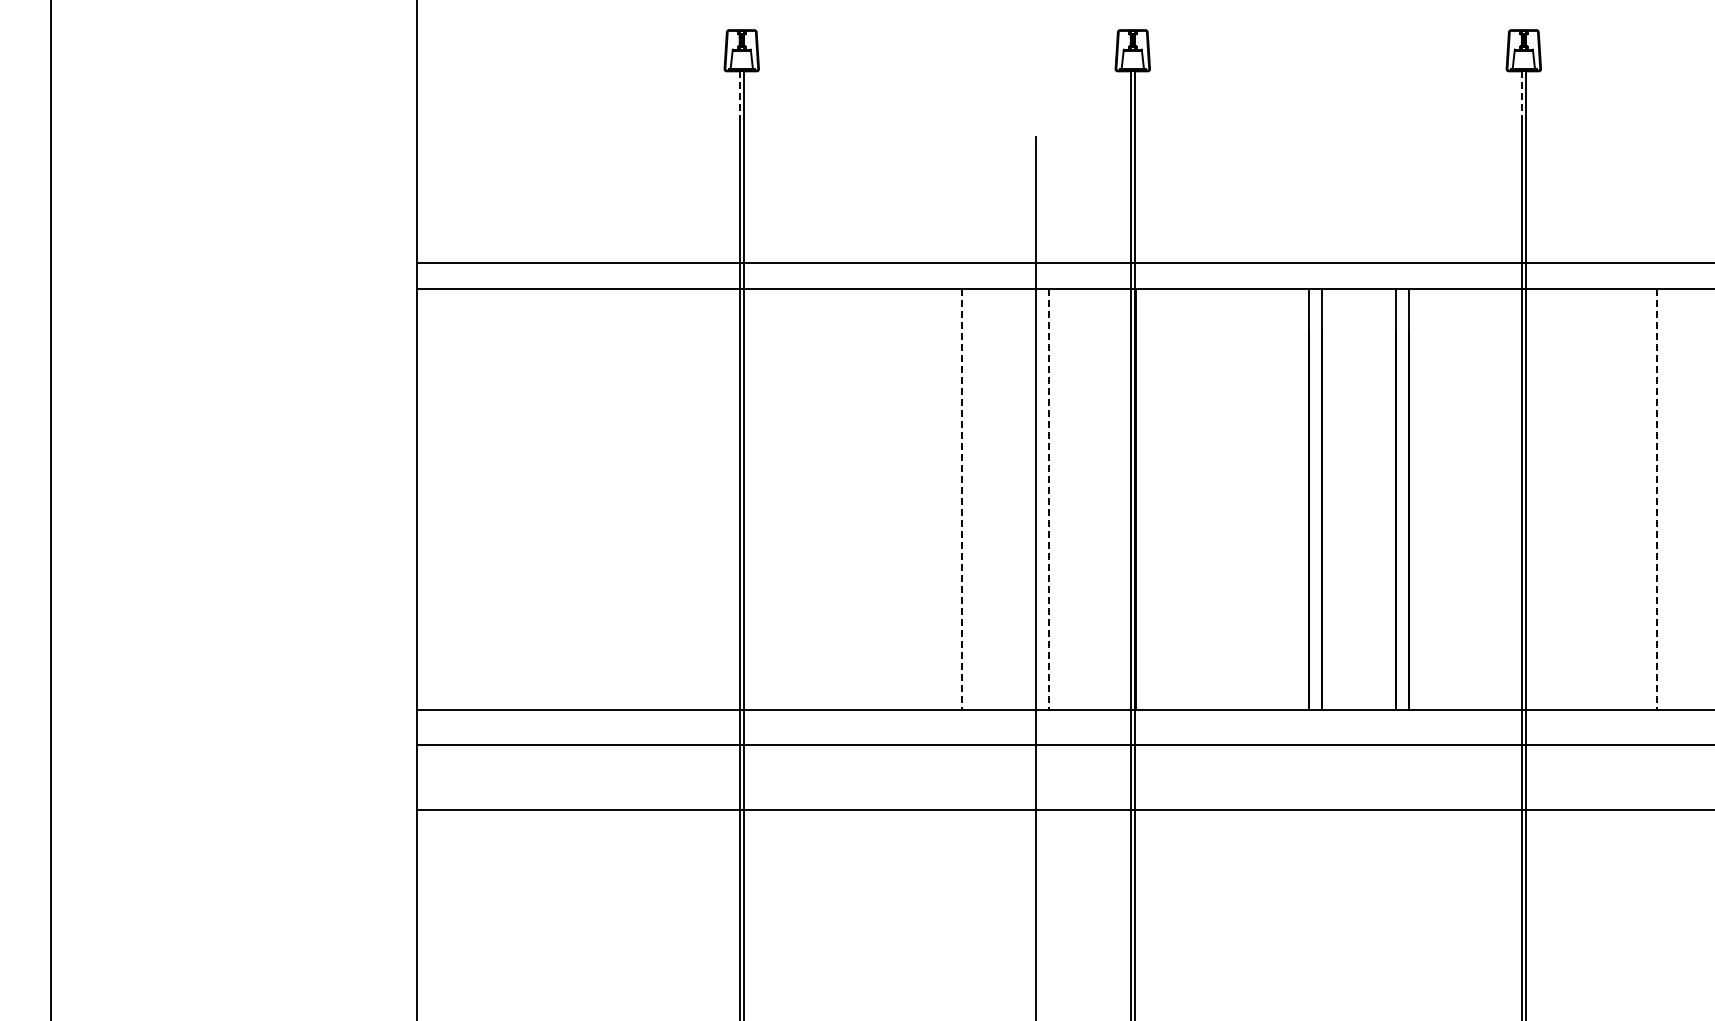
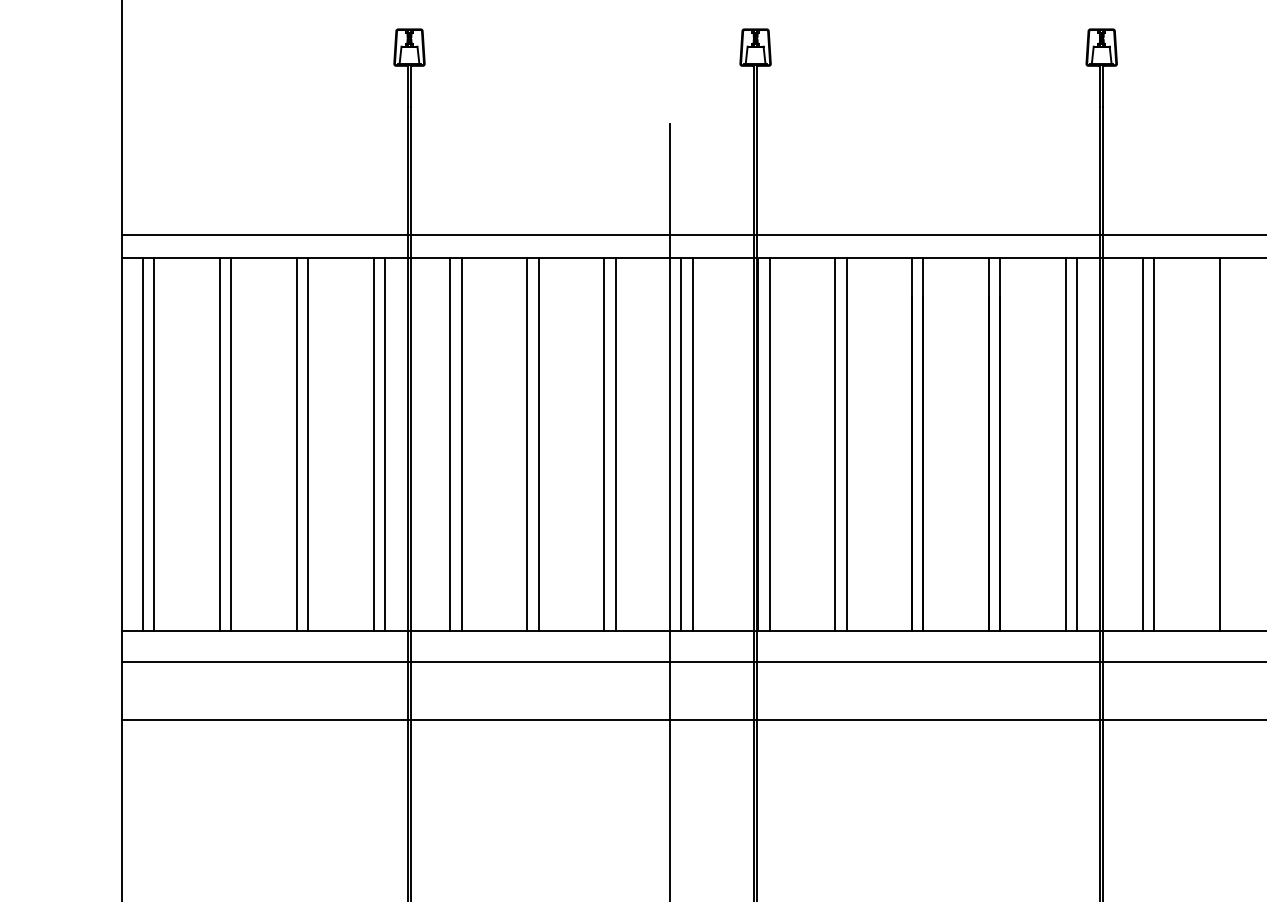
line: (739, 94) -> (407, 86), dashed -> solid
line: (1521, 94) -> (1099, 86), dashed -> solid
line: (440, 499) -> (142, 444), added
line: (453, 499) -> (154, 444), added
line: (527, 499) -> (219, 444), added
line: (540, 499) -> (231, 444), added
line: (614, 499) -> (296, 444), added
line: (627, 499) -> (308, 444), added
line: (701, 499) -> (373, 444), added
line: (714, 499) -> (385, 444), added
line: (788, 499) -> (450, 444), added
line: (801, 499) -> (462, 444), added
line: (874, 499) -> (526, 444), added
line: (888, 499) -> (539, 444), added
line: (961, 499) -> (603, 444), dashed -> solid
line: (974, 499) -> (615, 444), added
line: (1048, 499) -> (680, 444), dashed -> solid
line: (1061, 499) -> (692, 444), added
line: (1148, 499) -> (769, 444), added
line: (1222, 499) -> (834, 444), added
line: (1235, 499) -> (846, 444), added
line: (1483, 499) -> (1065, 444), added
line: (1496, 499) -> (1077, 444), added
line: (1570, 499) -> (1142, 444), added
line: (1583, 499) -> (1154, 444), added
line: (1657, 499) -> (1220, 444), dashed -> solid

